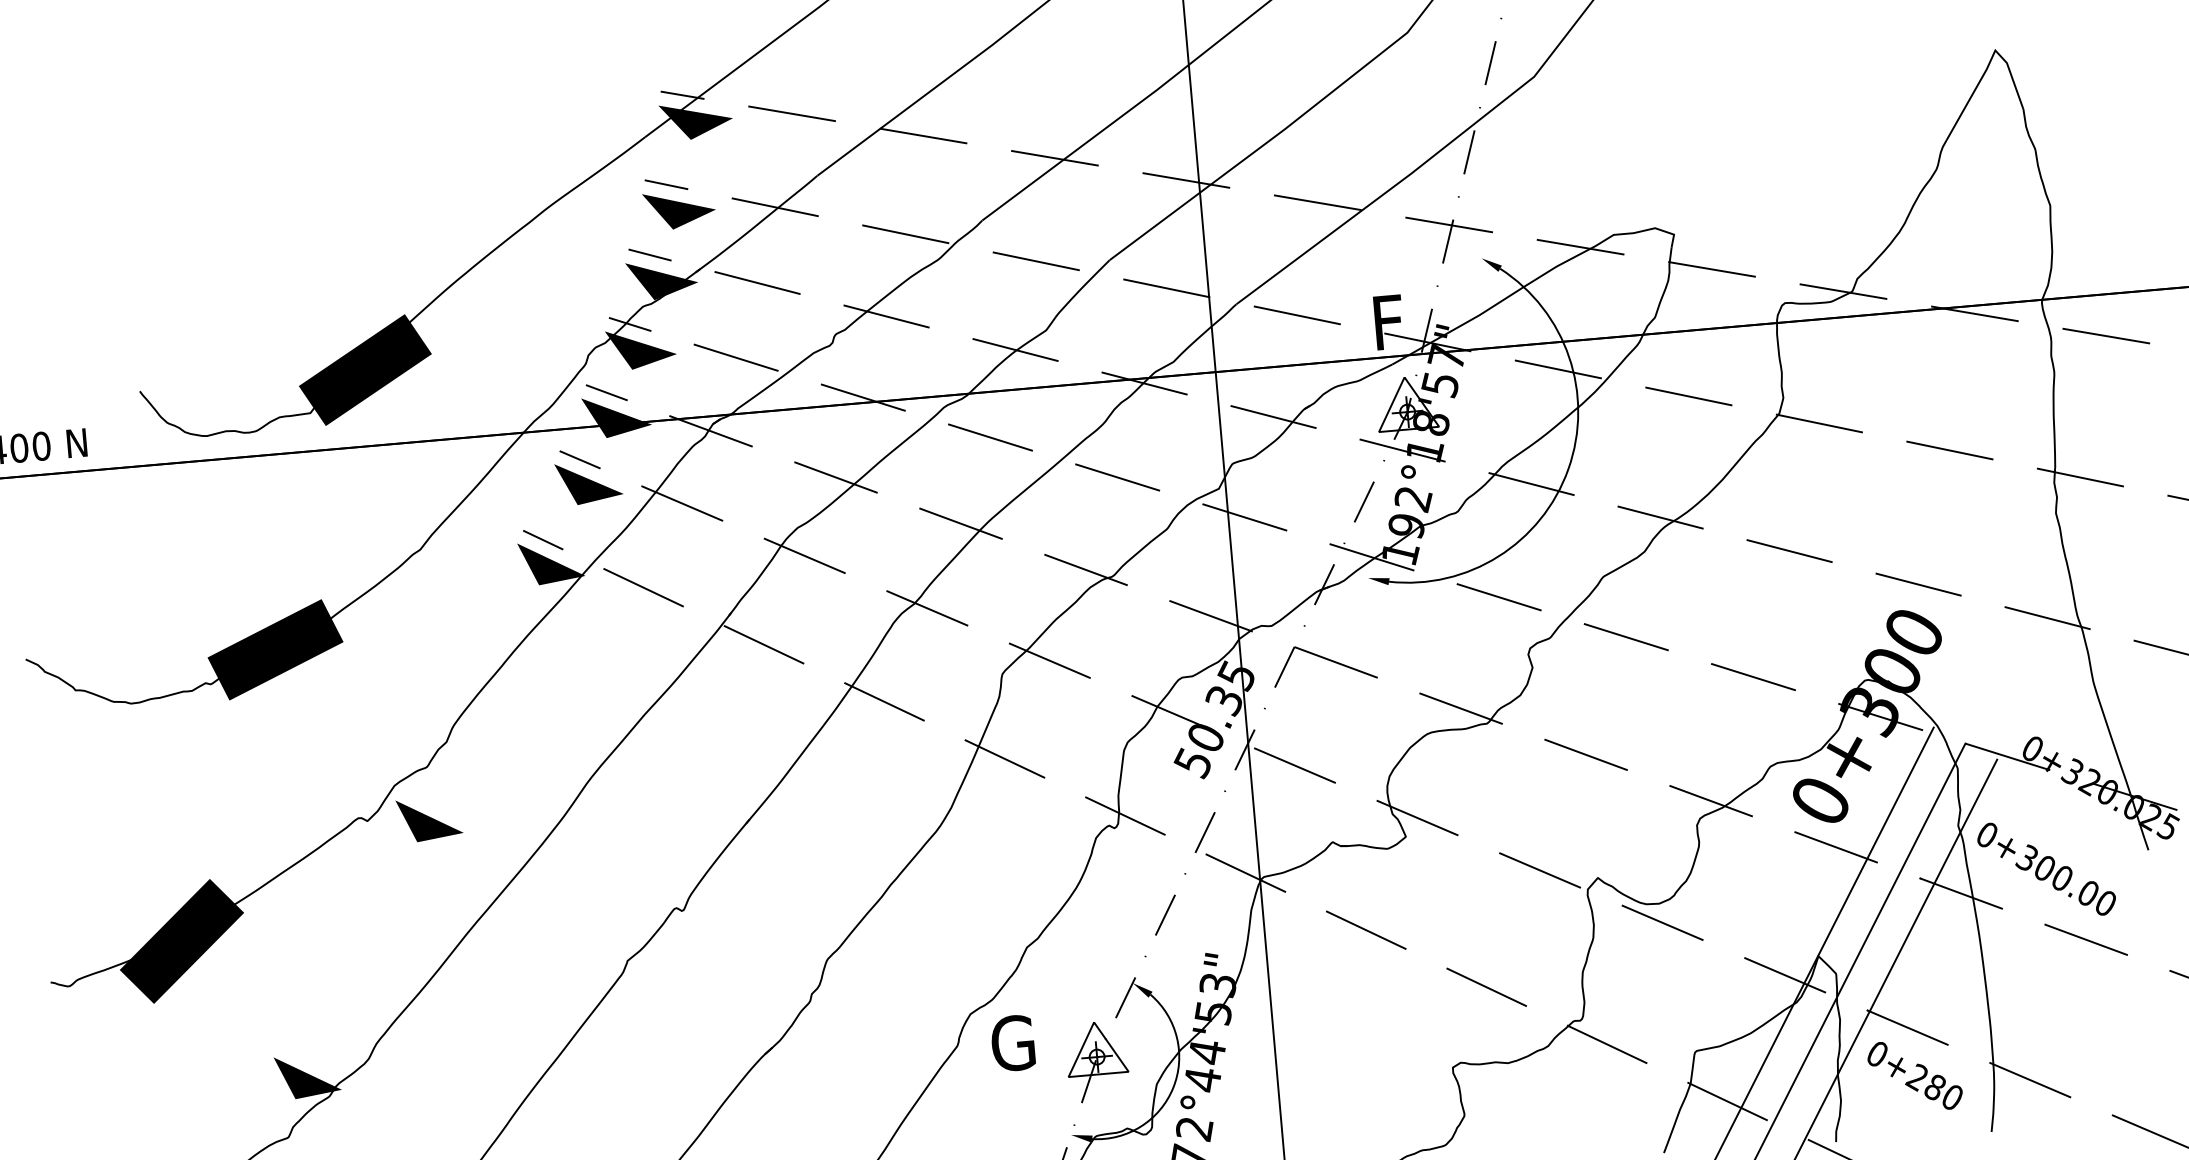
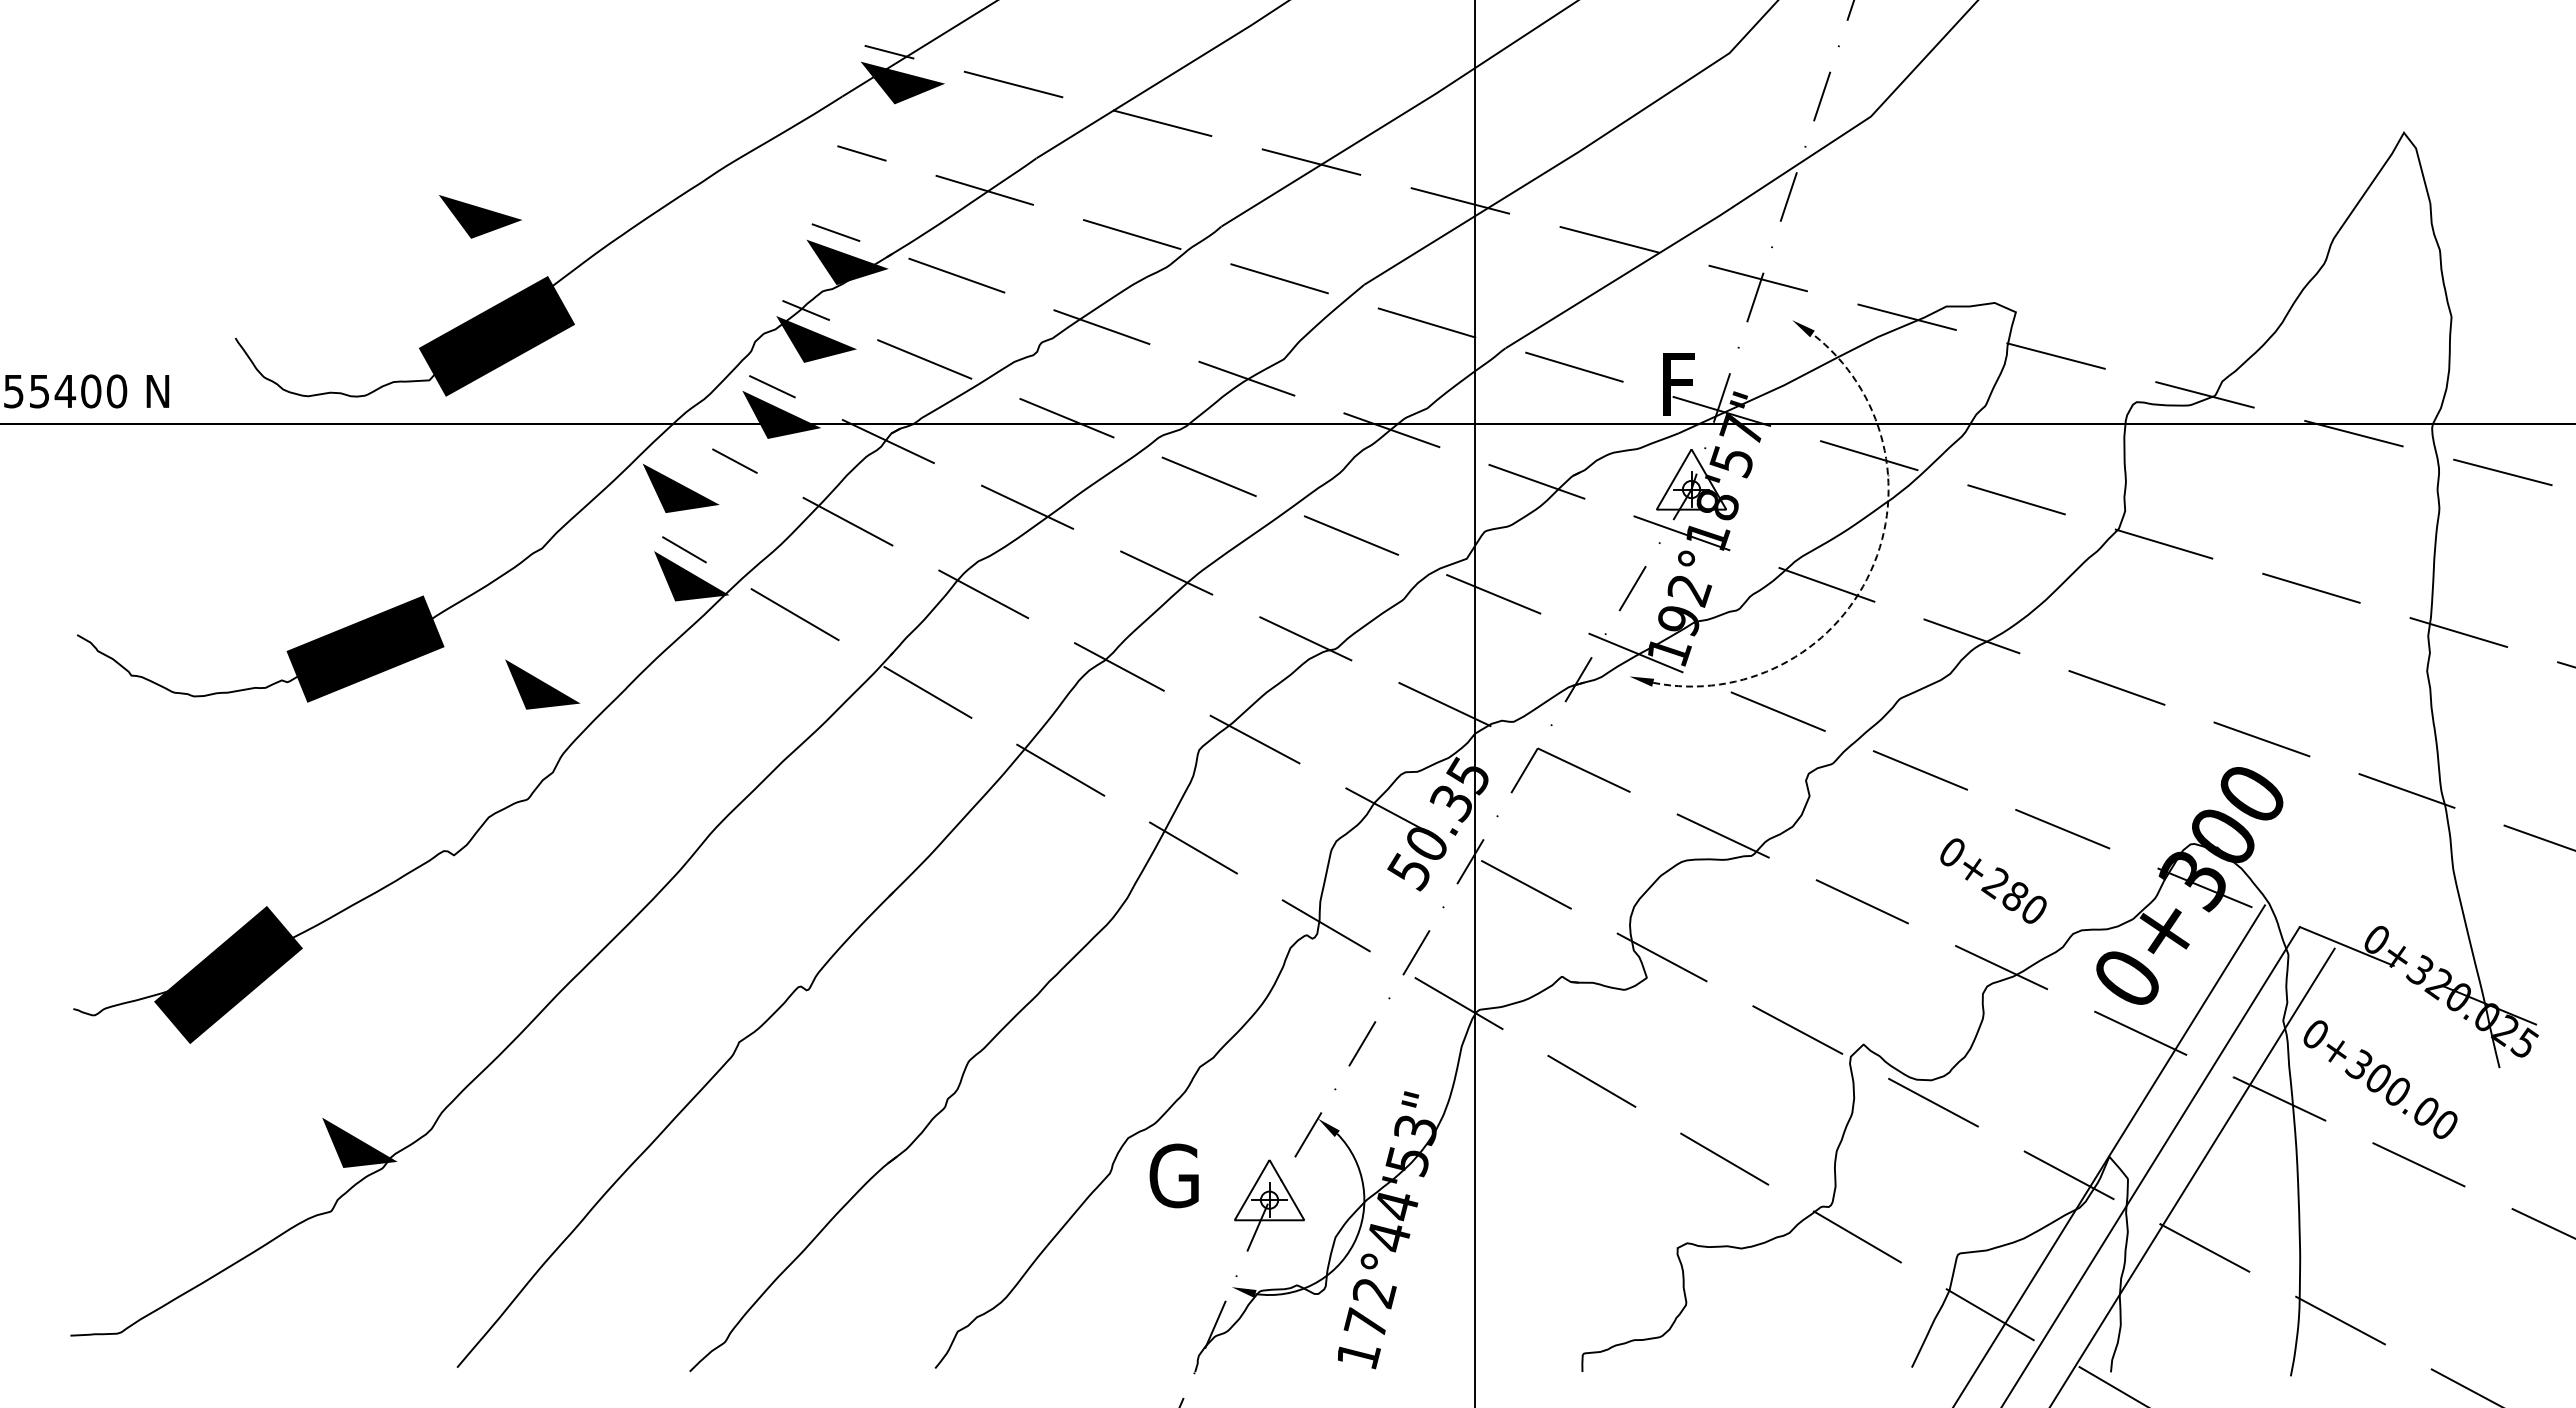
part: (679, 209) -> (480, 216), moved
arc: (1568, 469) -> (1870, 571), solid -> dashed
part: (589, 482) -> (681, 488), moved
part: (429, 819) -> (542, 684), moved
text: (1915, 1075) -> (1993, 880), moved

